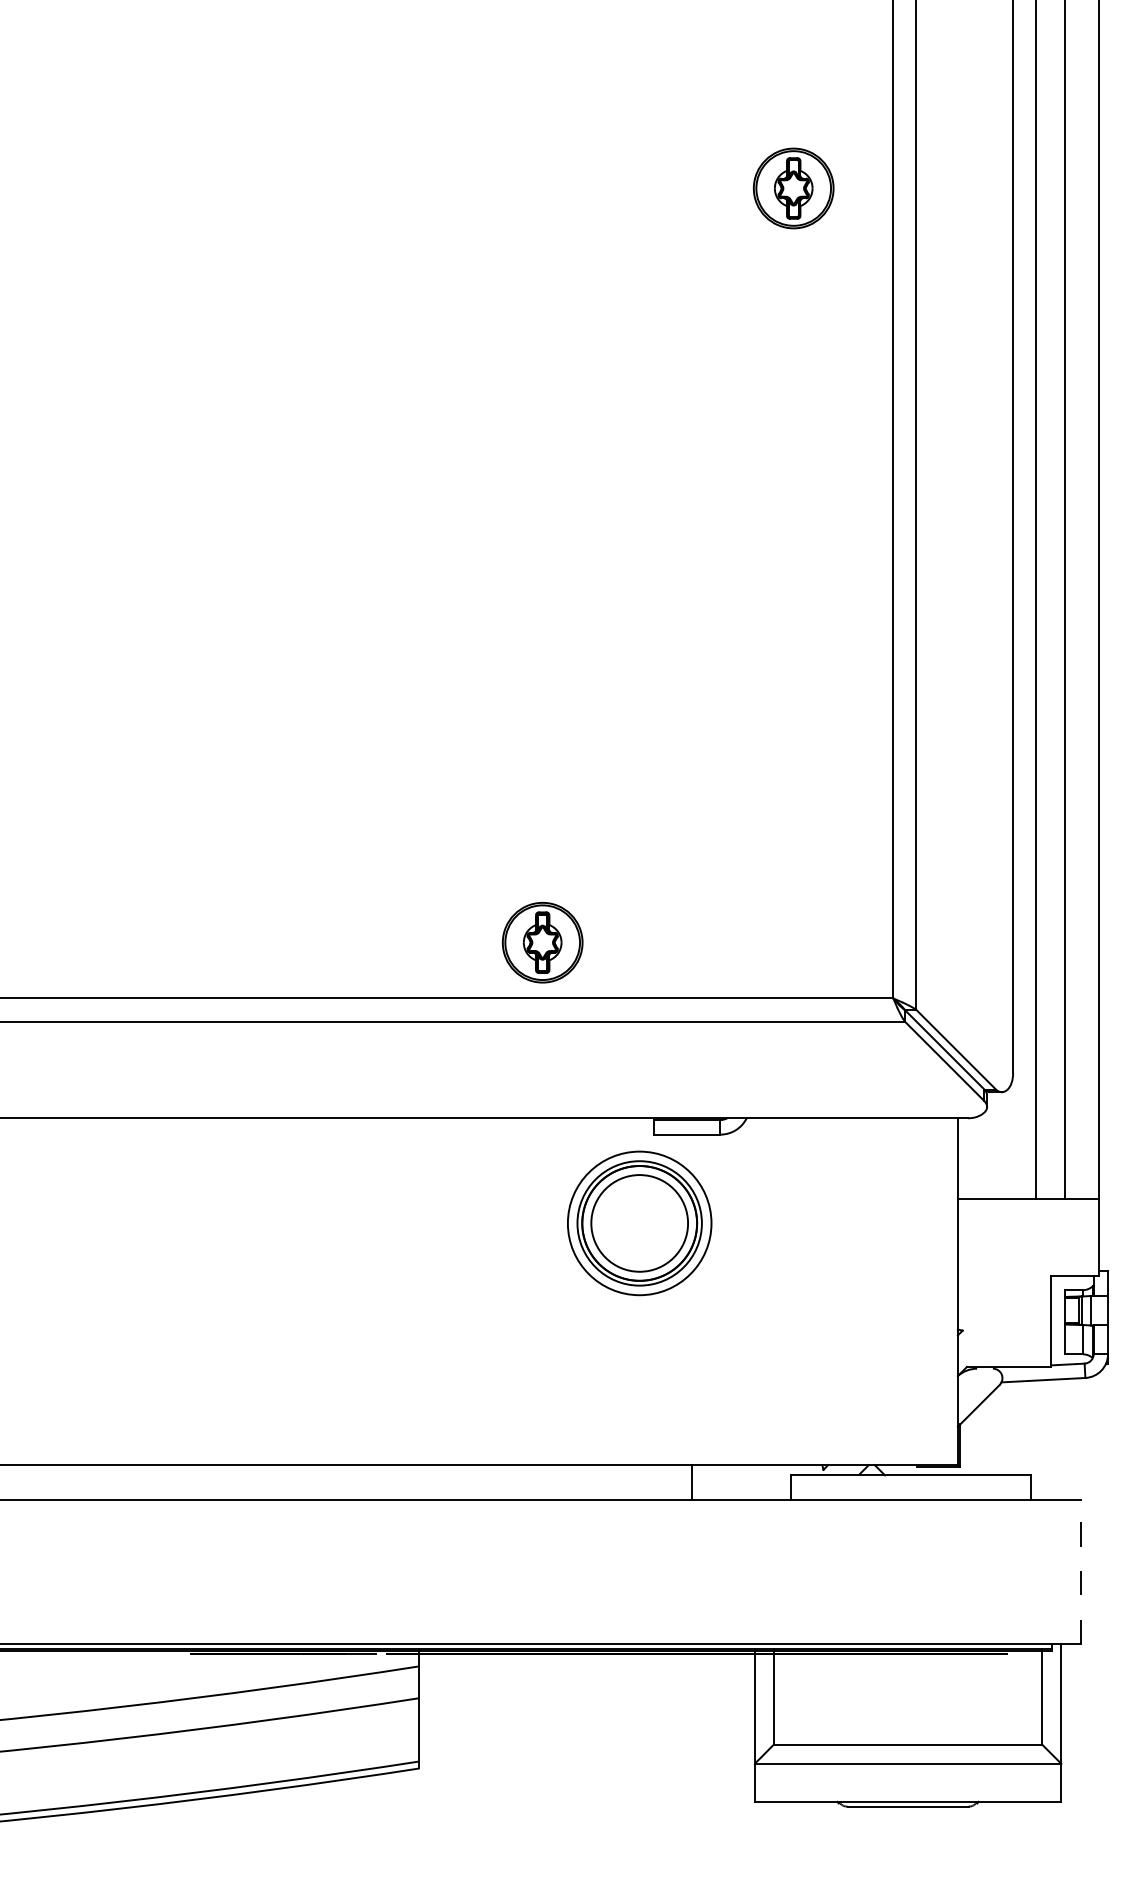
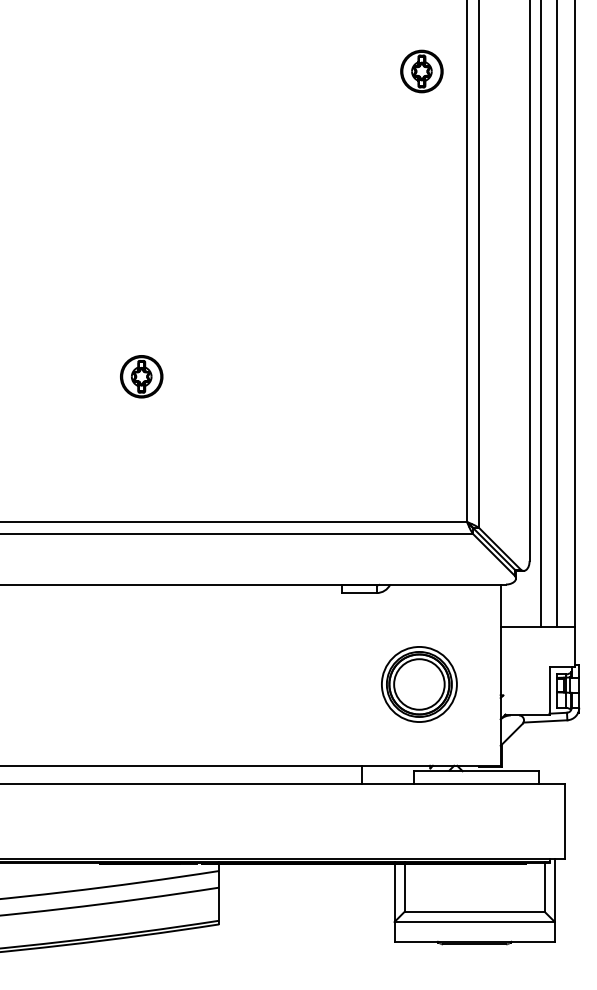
part: (792, 188) -> (421, 71), moved
part: (542, 942) -> (141, 376), moved
part: (639, 1223) -> (419, 684), moved
line: (1081, 1571) -> (565, 821), dashed -> solid

